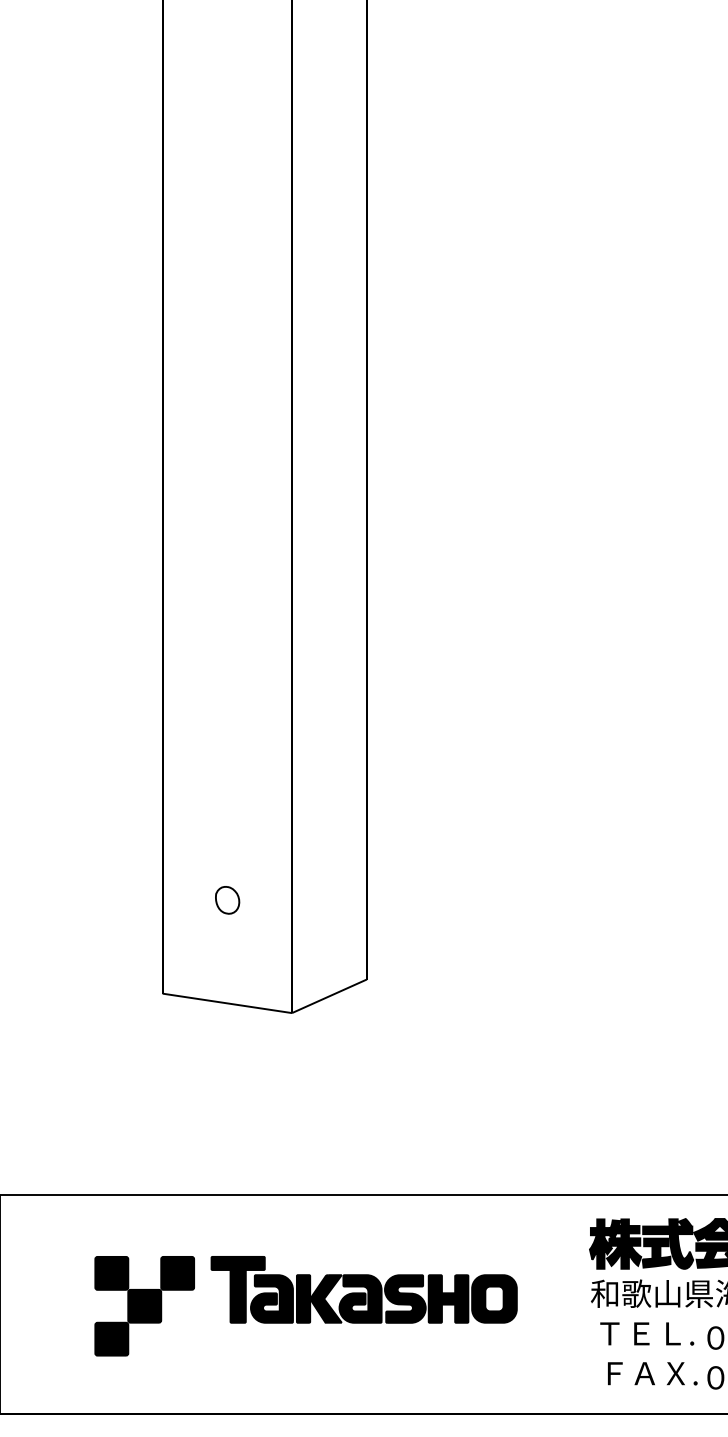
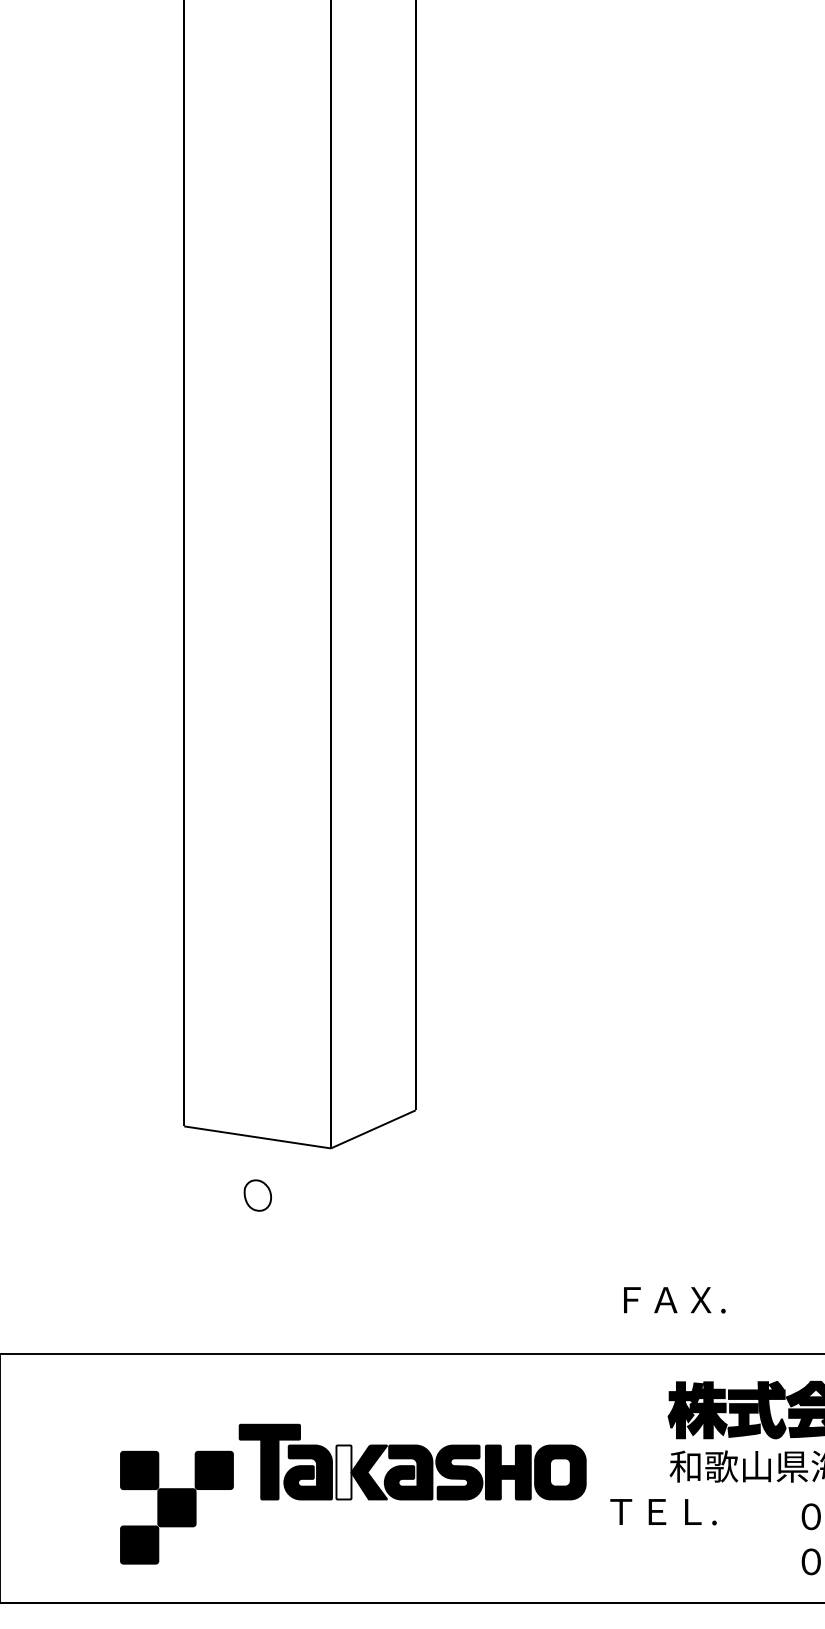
part: (227, 900) -> (257, 1195), moved
fill: (303, 1298) -> (343, 1472), removed
part: (144, 1306) -> (176, 1507), moved
text: (647, 1334) -> (663, 1512), moved
text: (652, 1373) -> (674, 1300), moved

